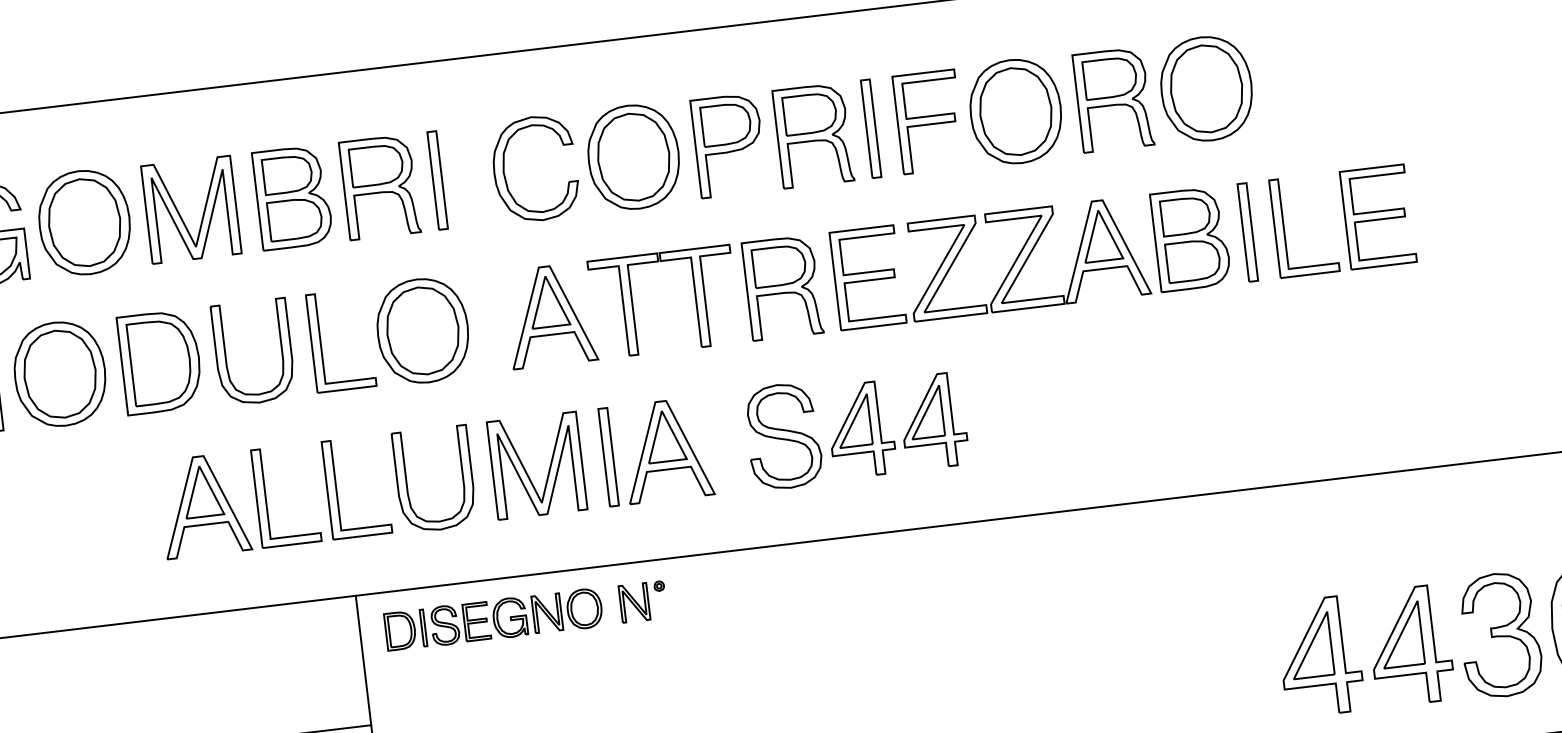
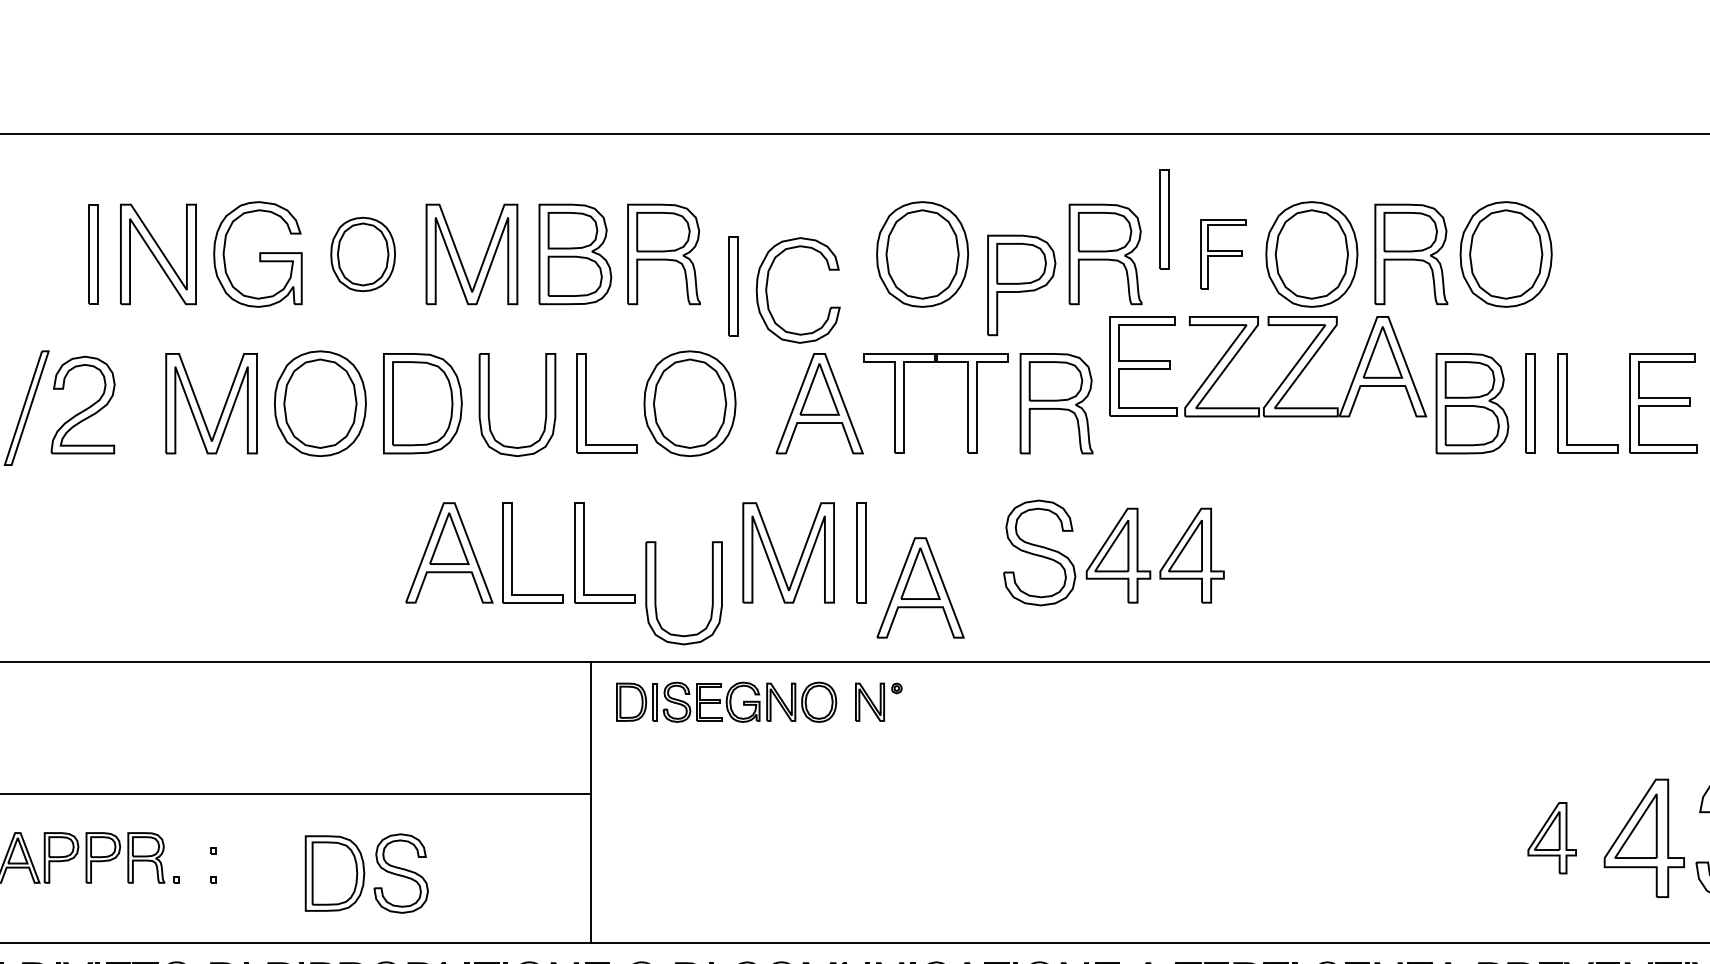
part: (929, 121) -> (1223, 254), size x0.7
part: (871, 128) -> (1164, 219), moved
part: (728, 145) -> (1021, 285), moved
part: (505, 172) -> (767, 290), moved
part: (437, 180) -> (733, 286), moved
part: (83, 222) -> (362, 254), size x0.7
part: (1006, 273) -> (1283, 379), moved
part: (666, 449) -> (920, 587), moved
part: (407, 482) -> (656, 593), moved
part: (1319, 655) -> (1551, 837), size x0.6

